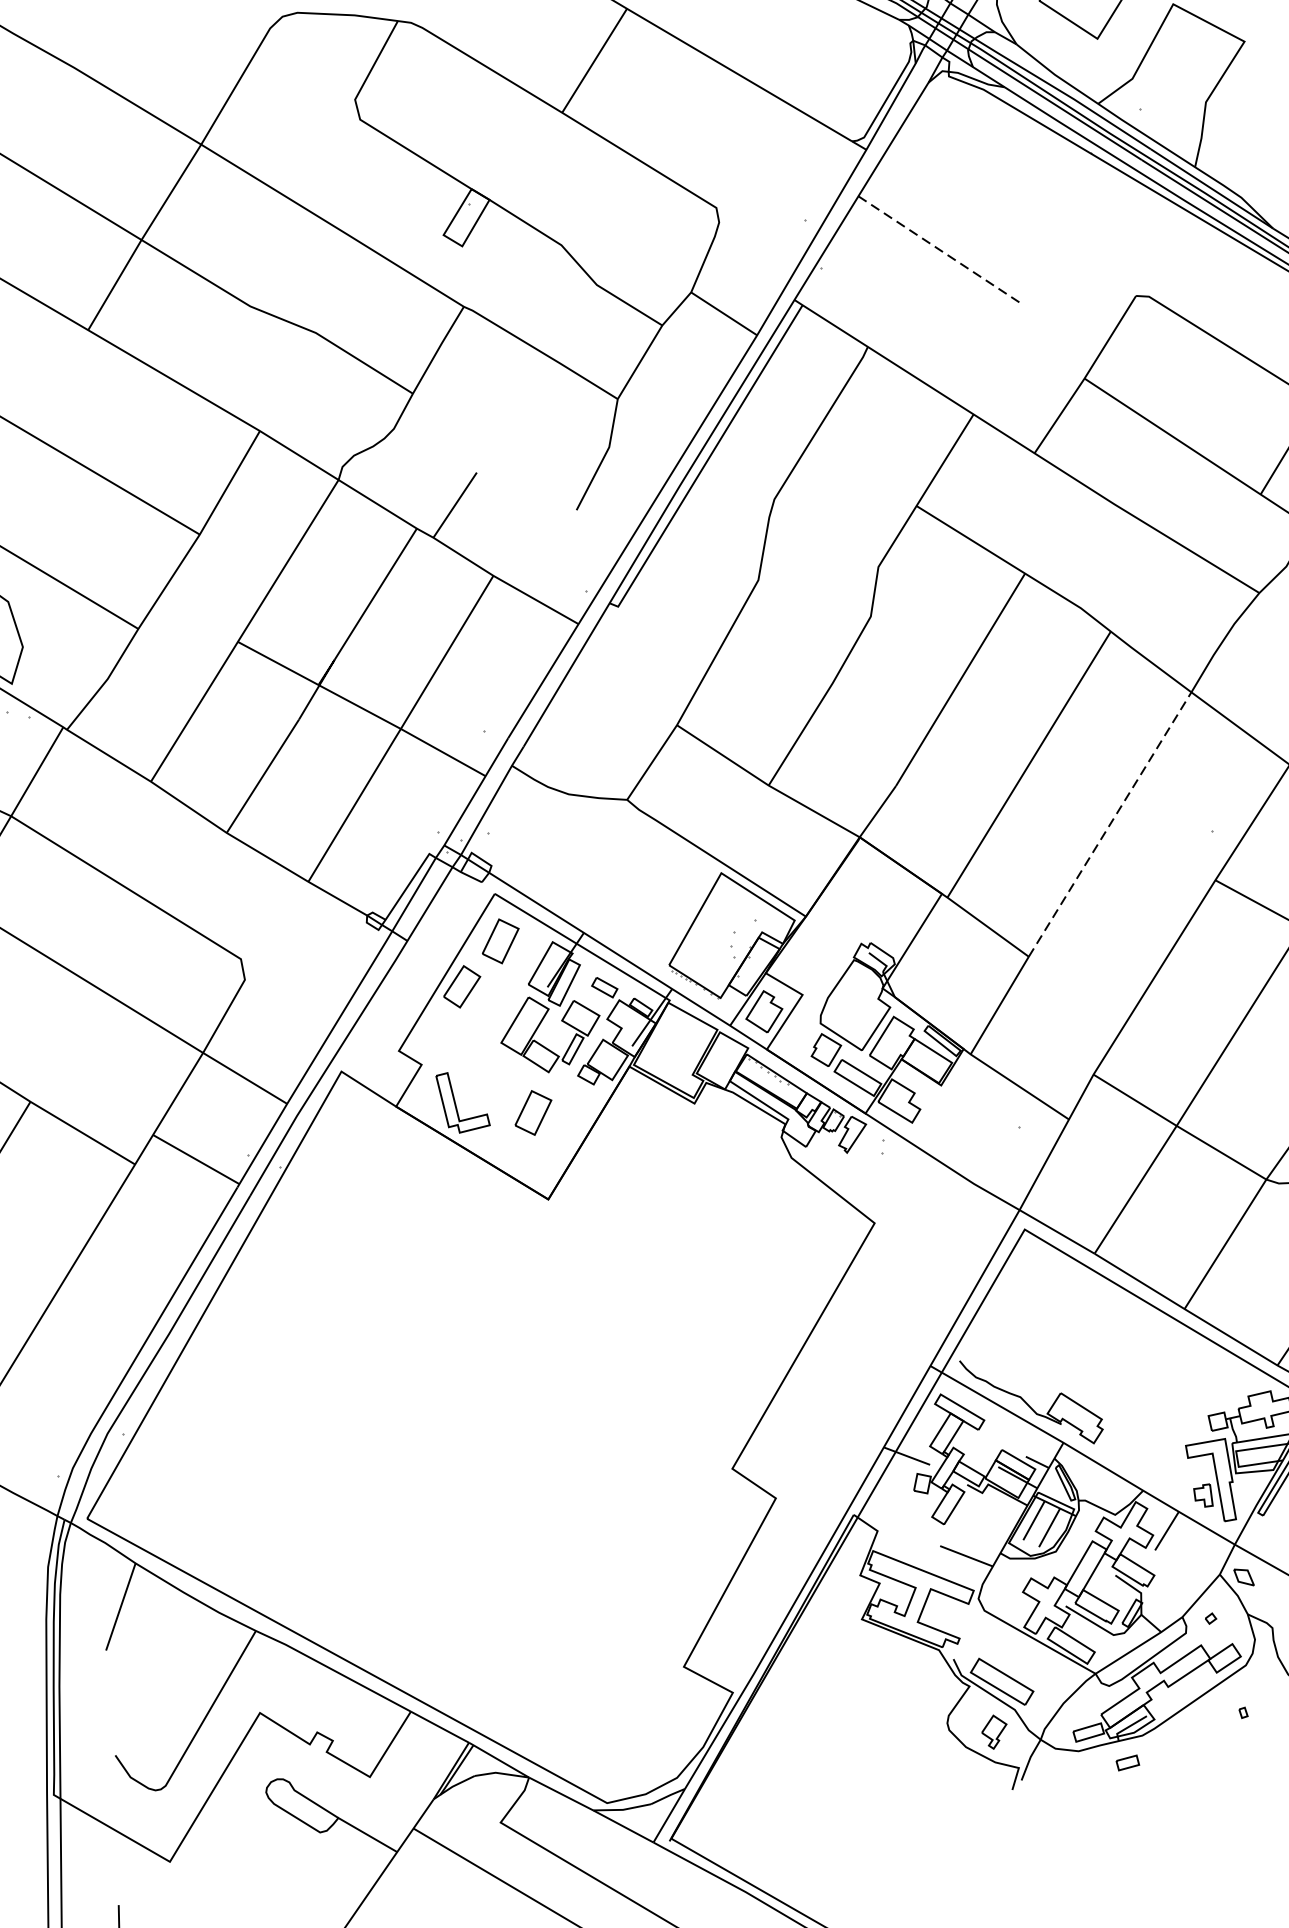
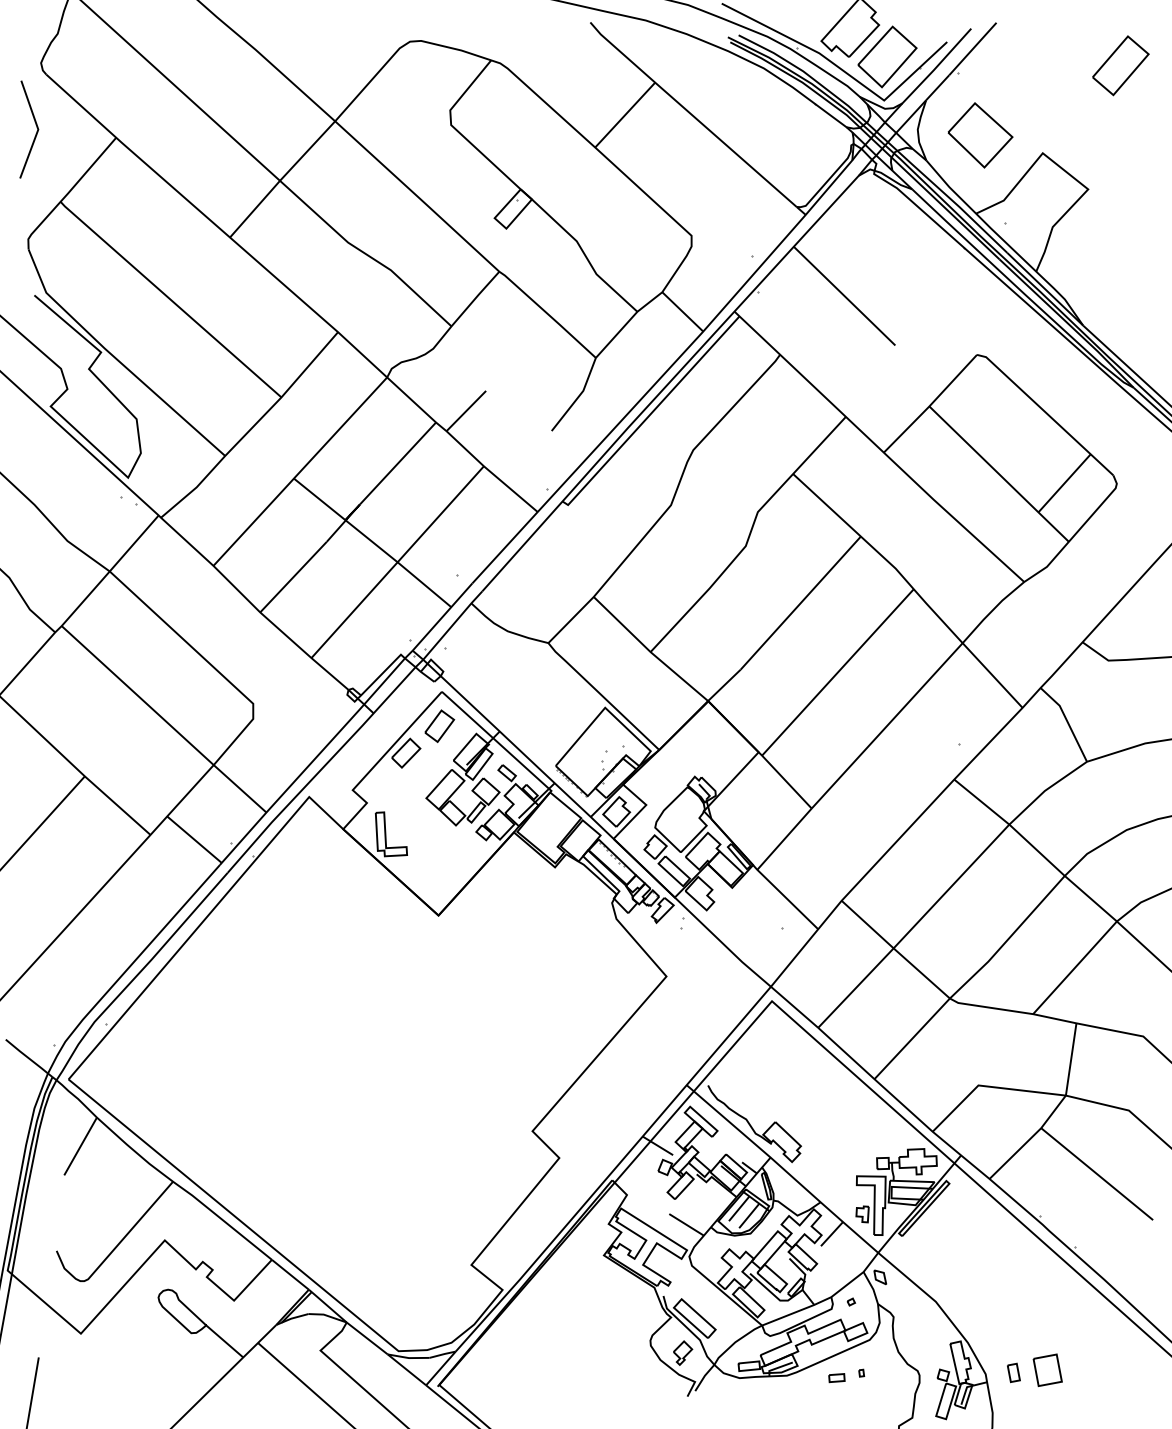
line: (940, 250) -> (844, 296), dashed -> solid
line: (1110, 823) -> (887, 725), dashed -> solid
part: (533, 1111) -> (439, 851), removed
part: (1127, 1763) -> (836, 1378), moved

